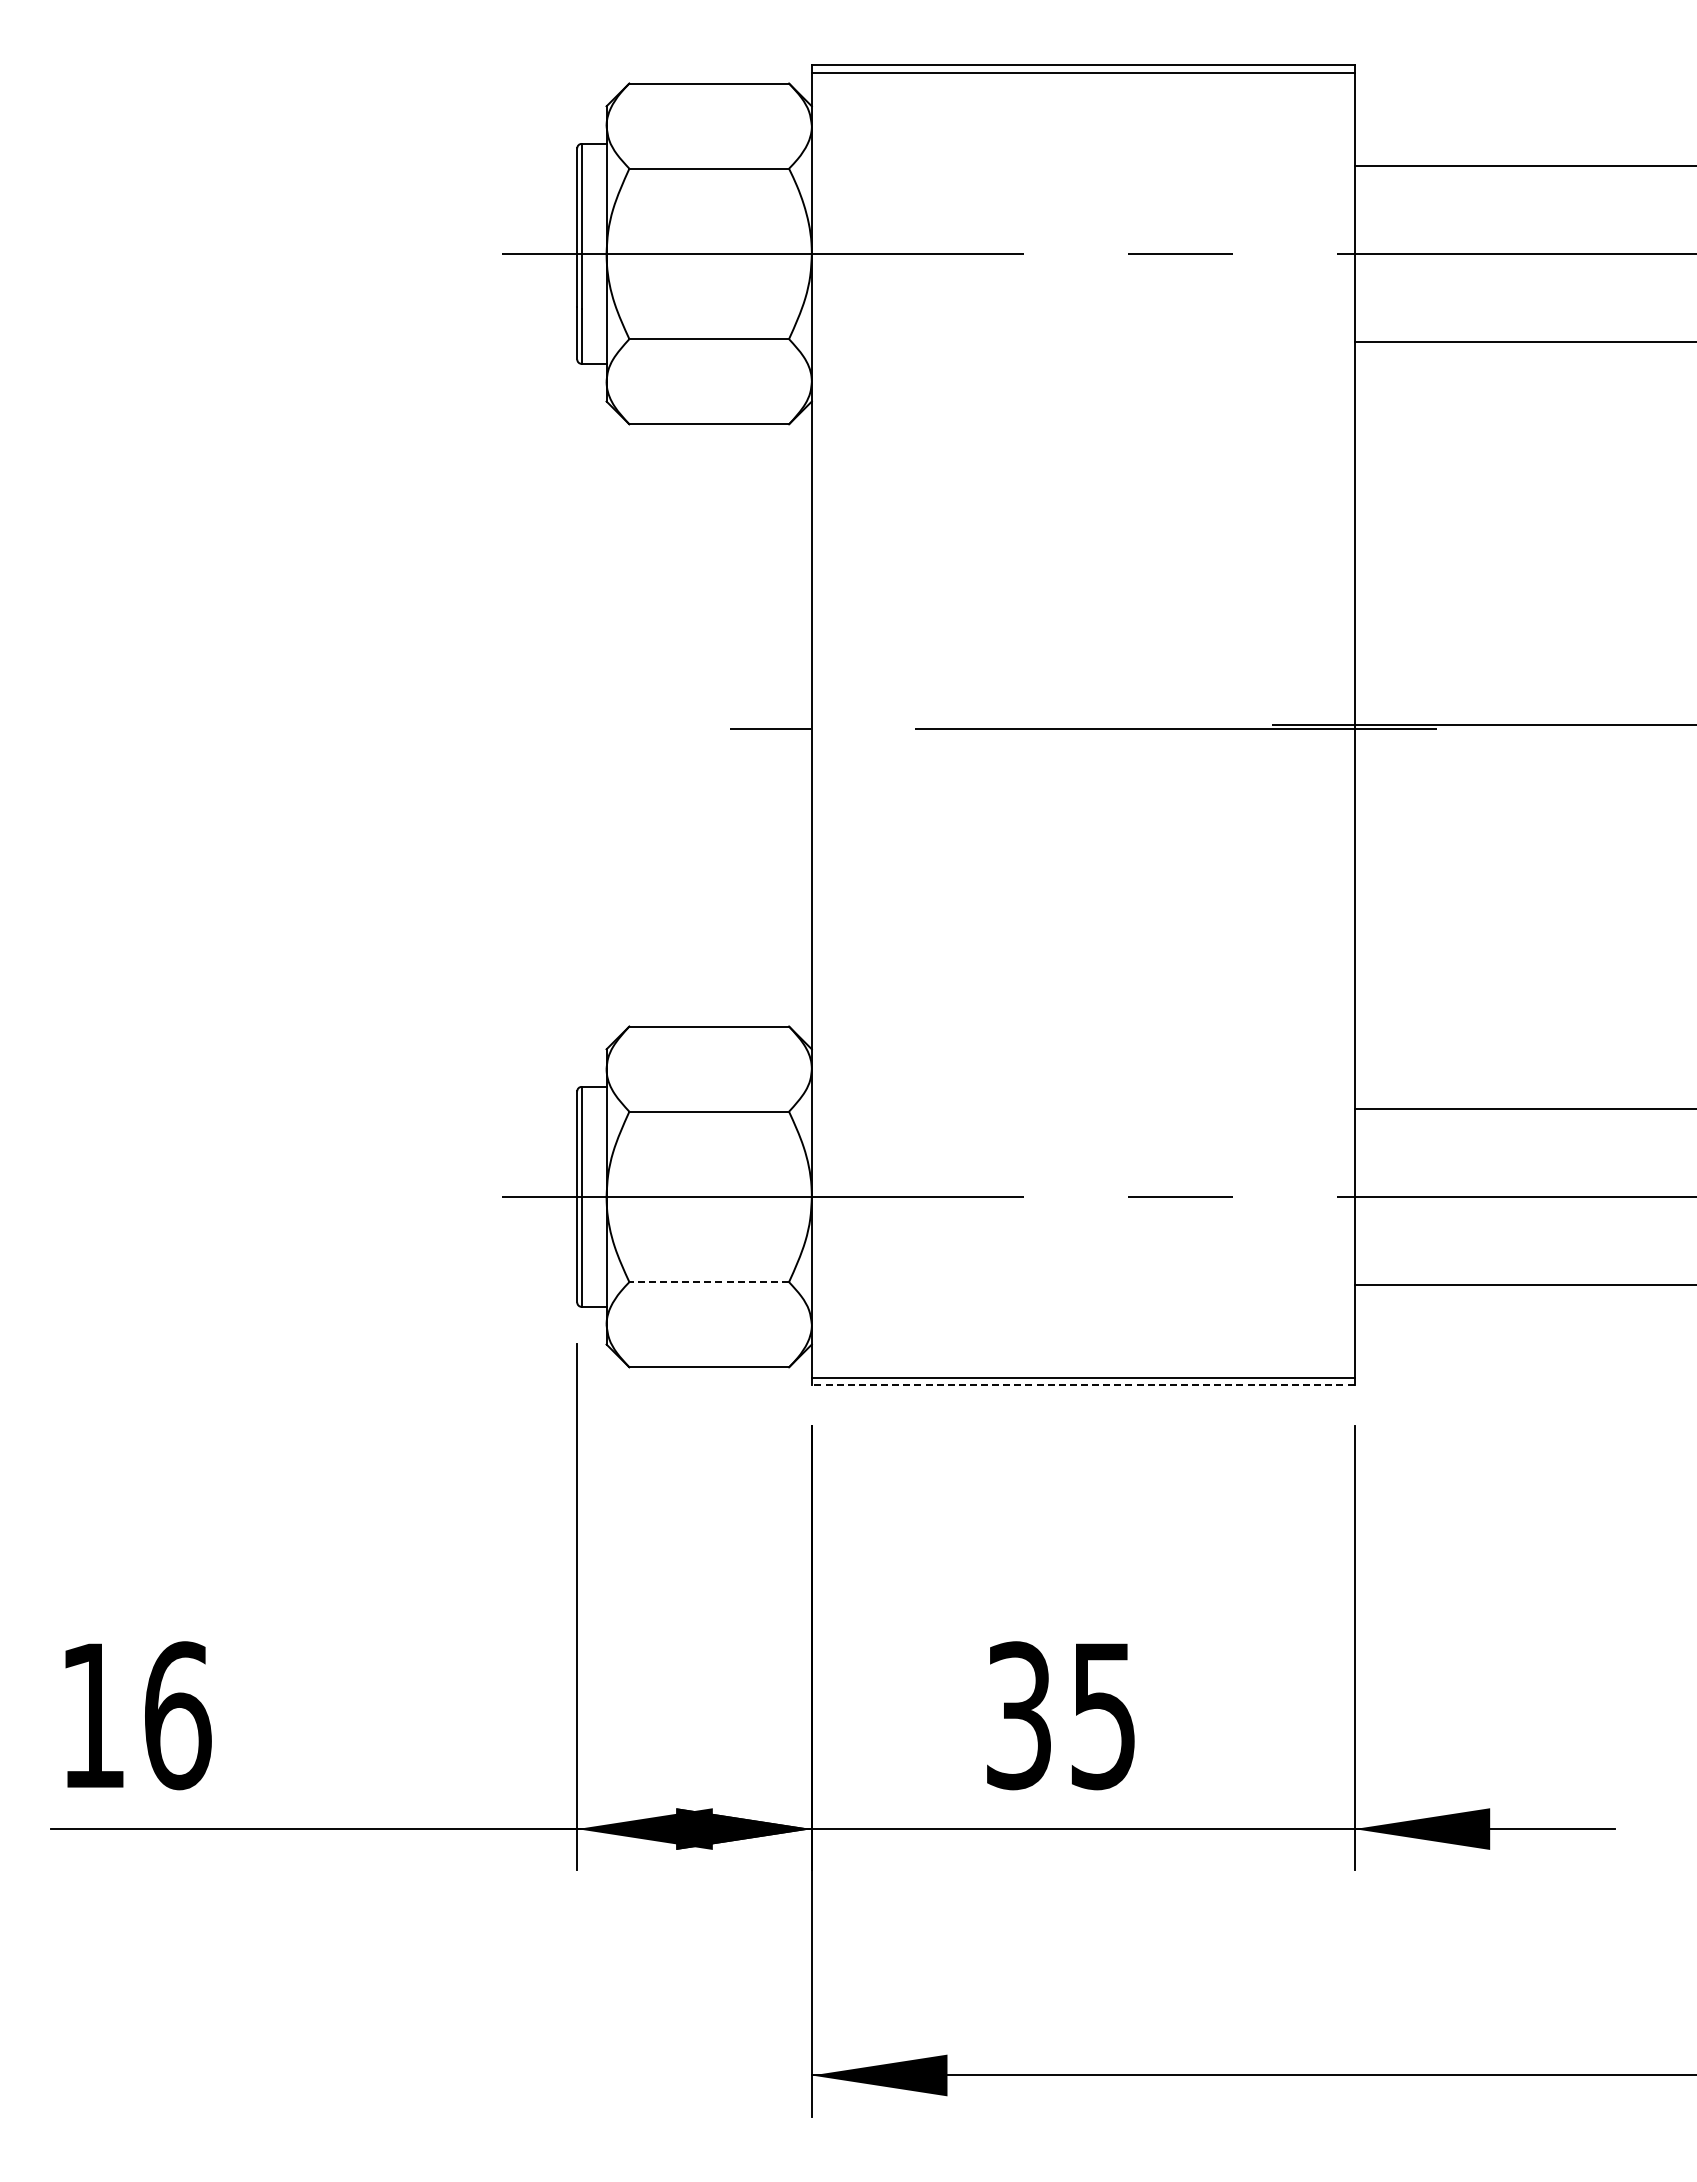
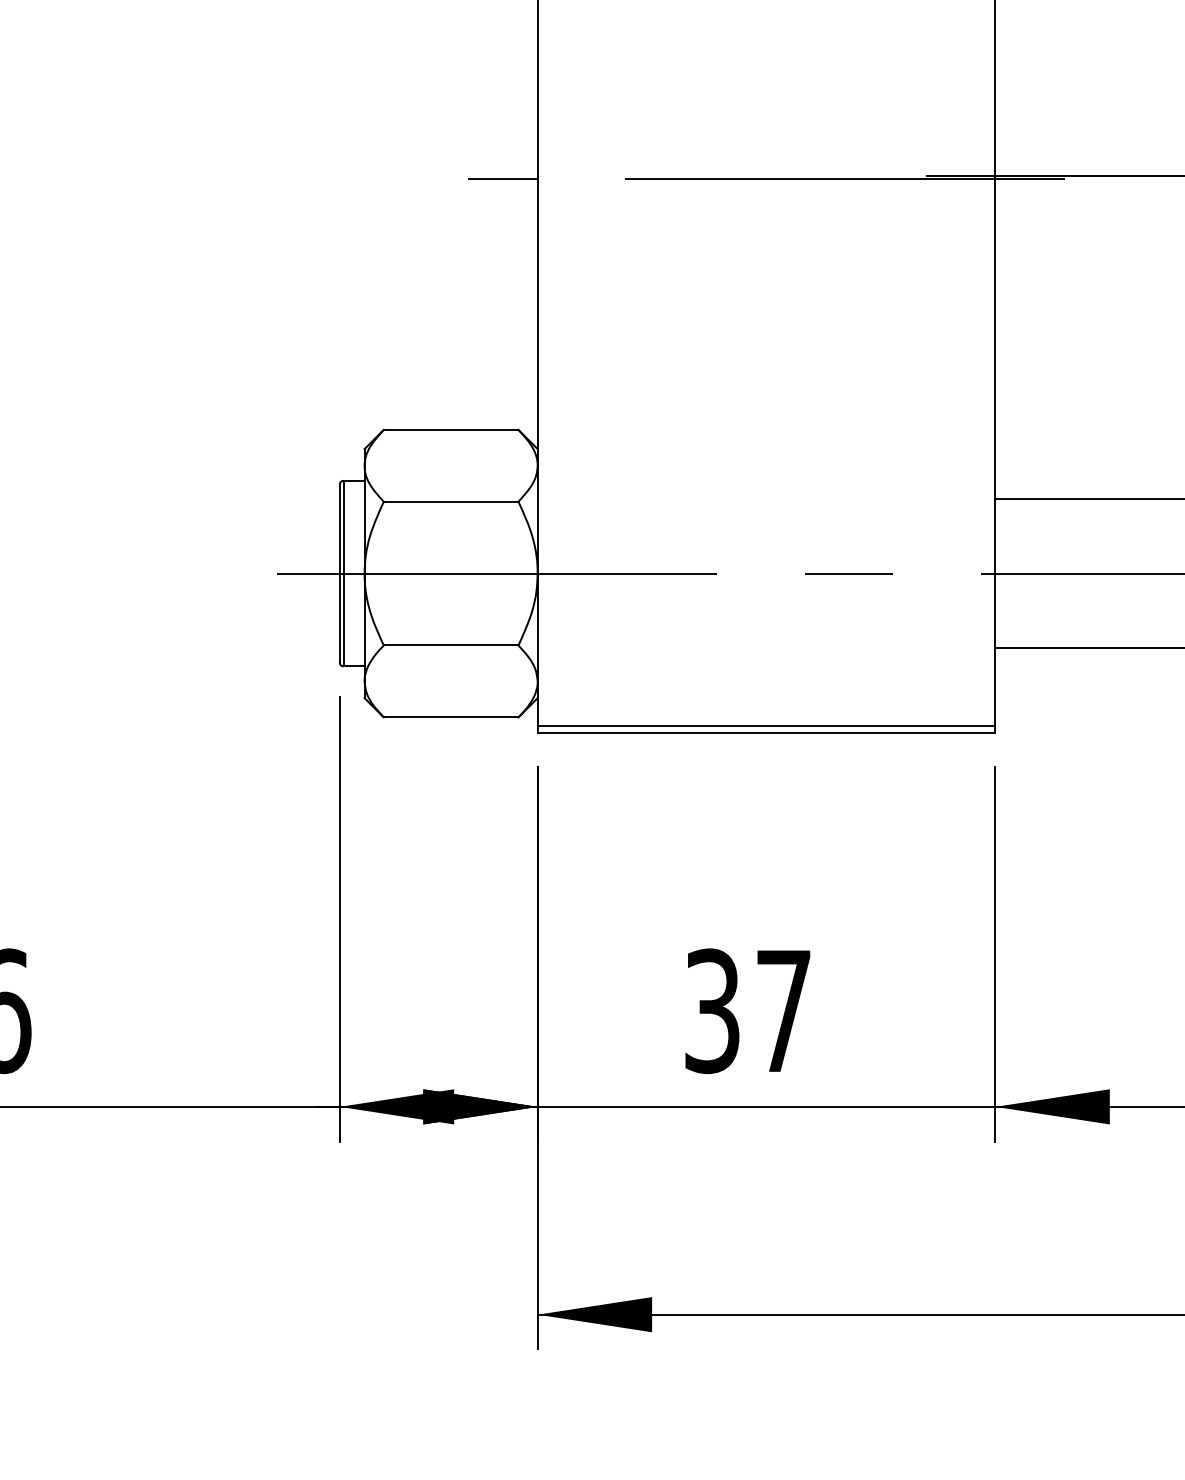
line: (709, 1282) -> (451, 645), dashed -> solid
line: (1082, 1385) -> (765, 732), dashed -> solid
text: (1102, 1716) -> (782, 1011), 35 -> 37

